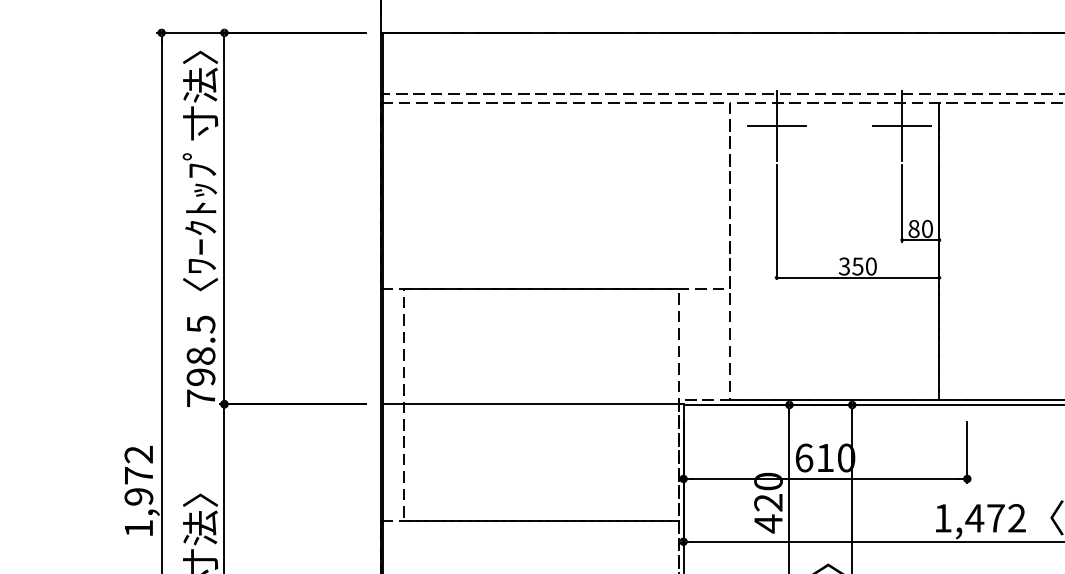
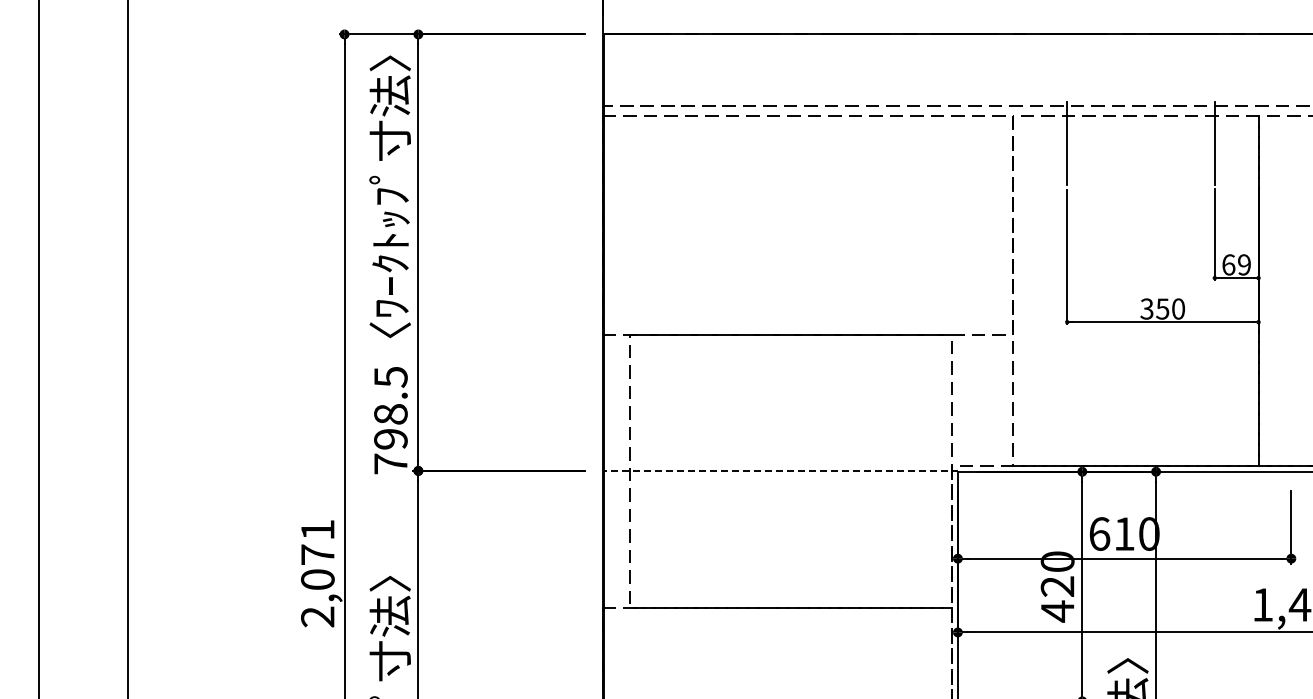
line: (776, 125) -> (1067, 143), removed
line: (901, 125) -> (1214, 143), removed
text: (920, 228) -> (1236, 264), 80 -> 69
line: (534, 403) -> (782, 470), solid -> dashed
text: (138, 491) -> (317, 573), 1,972 -> 2,071

